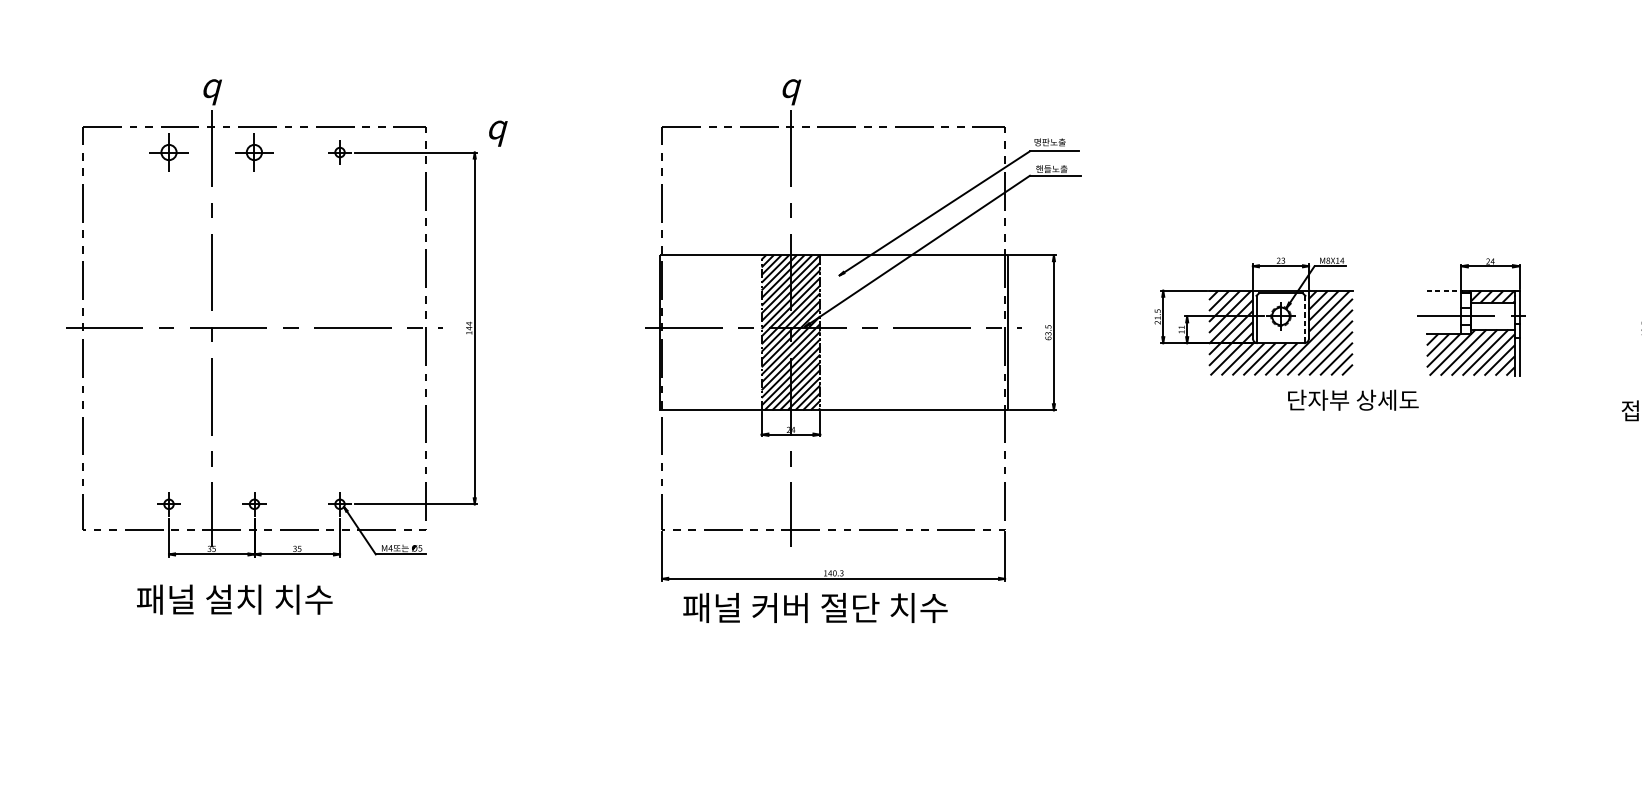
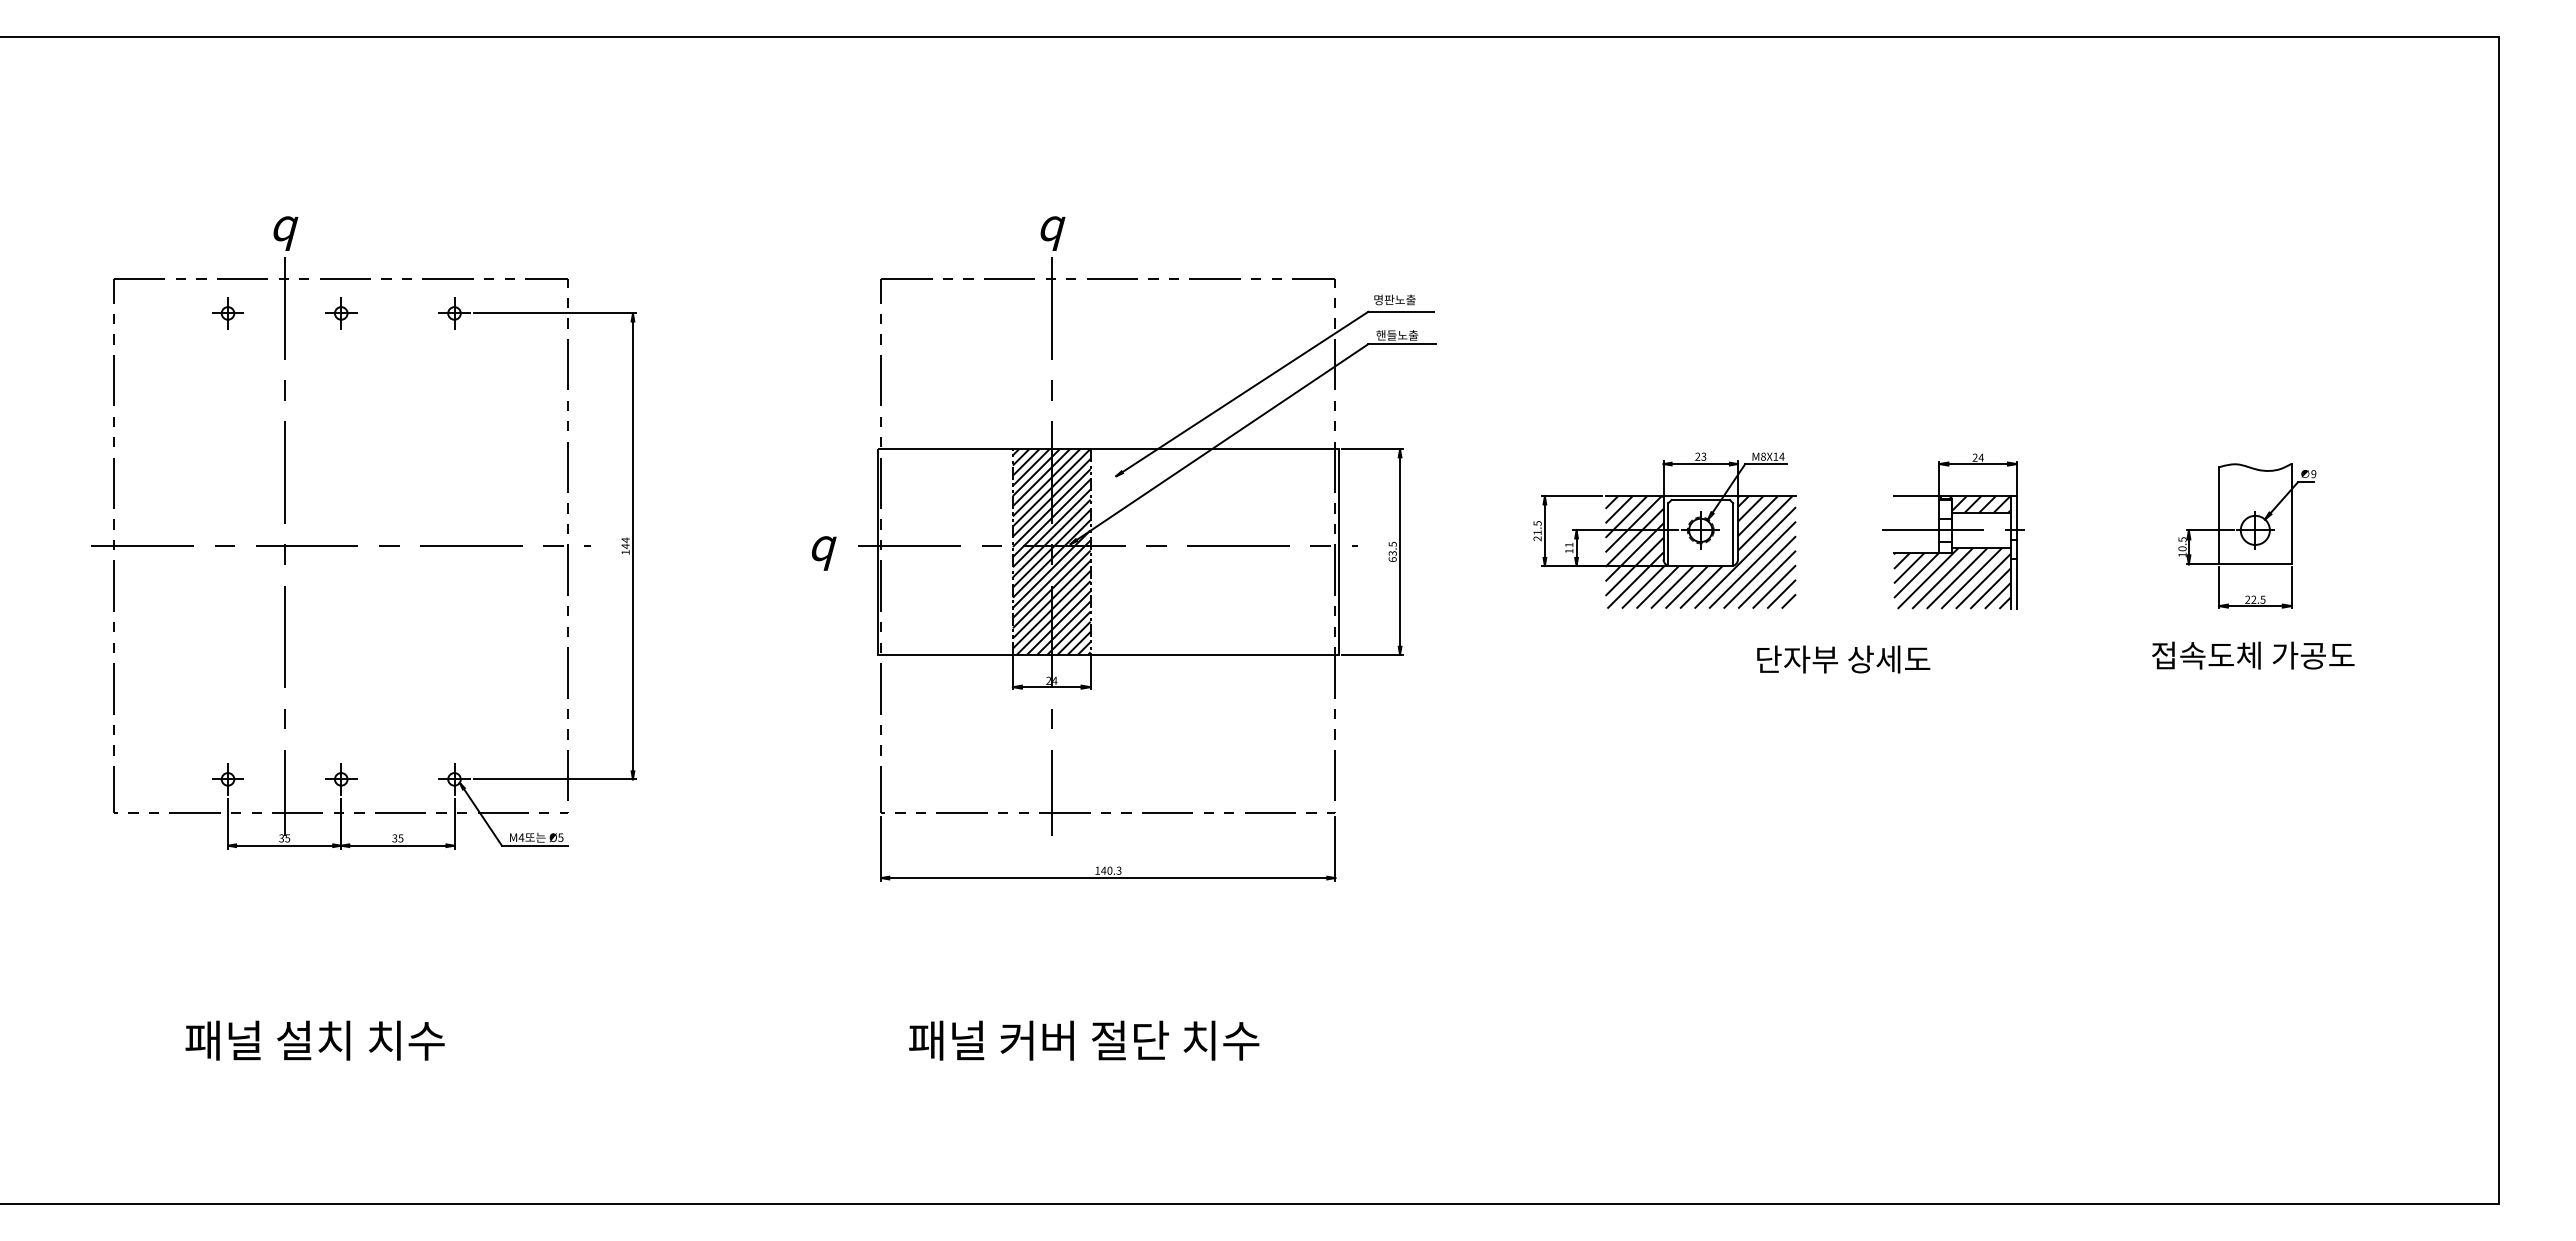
text: (498, 133) -> (824, 553), moved
part: (168, 152) -> (227, 313), size x0.62
part: (254, 152) -> (341, 313), size x0.62
line: (1444, 290) -> (1917, 496), dashed -> solid
line: (1305, 320) -> (1733, 535), dashed -> solid
text: (1353, 400) -> (1843, 659), moved
text: (234, 599) -> (314, 1040), moved
text: (815, 607) -> (1084, 1040), moved

